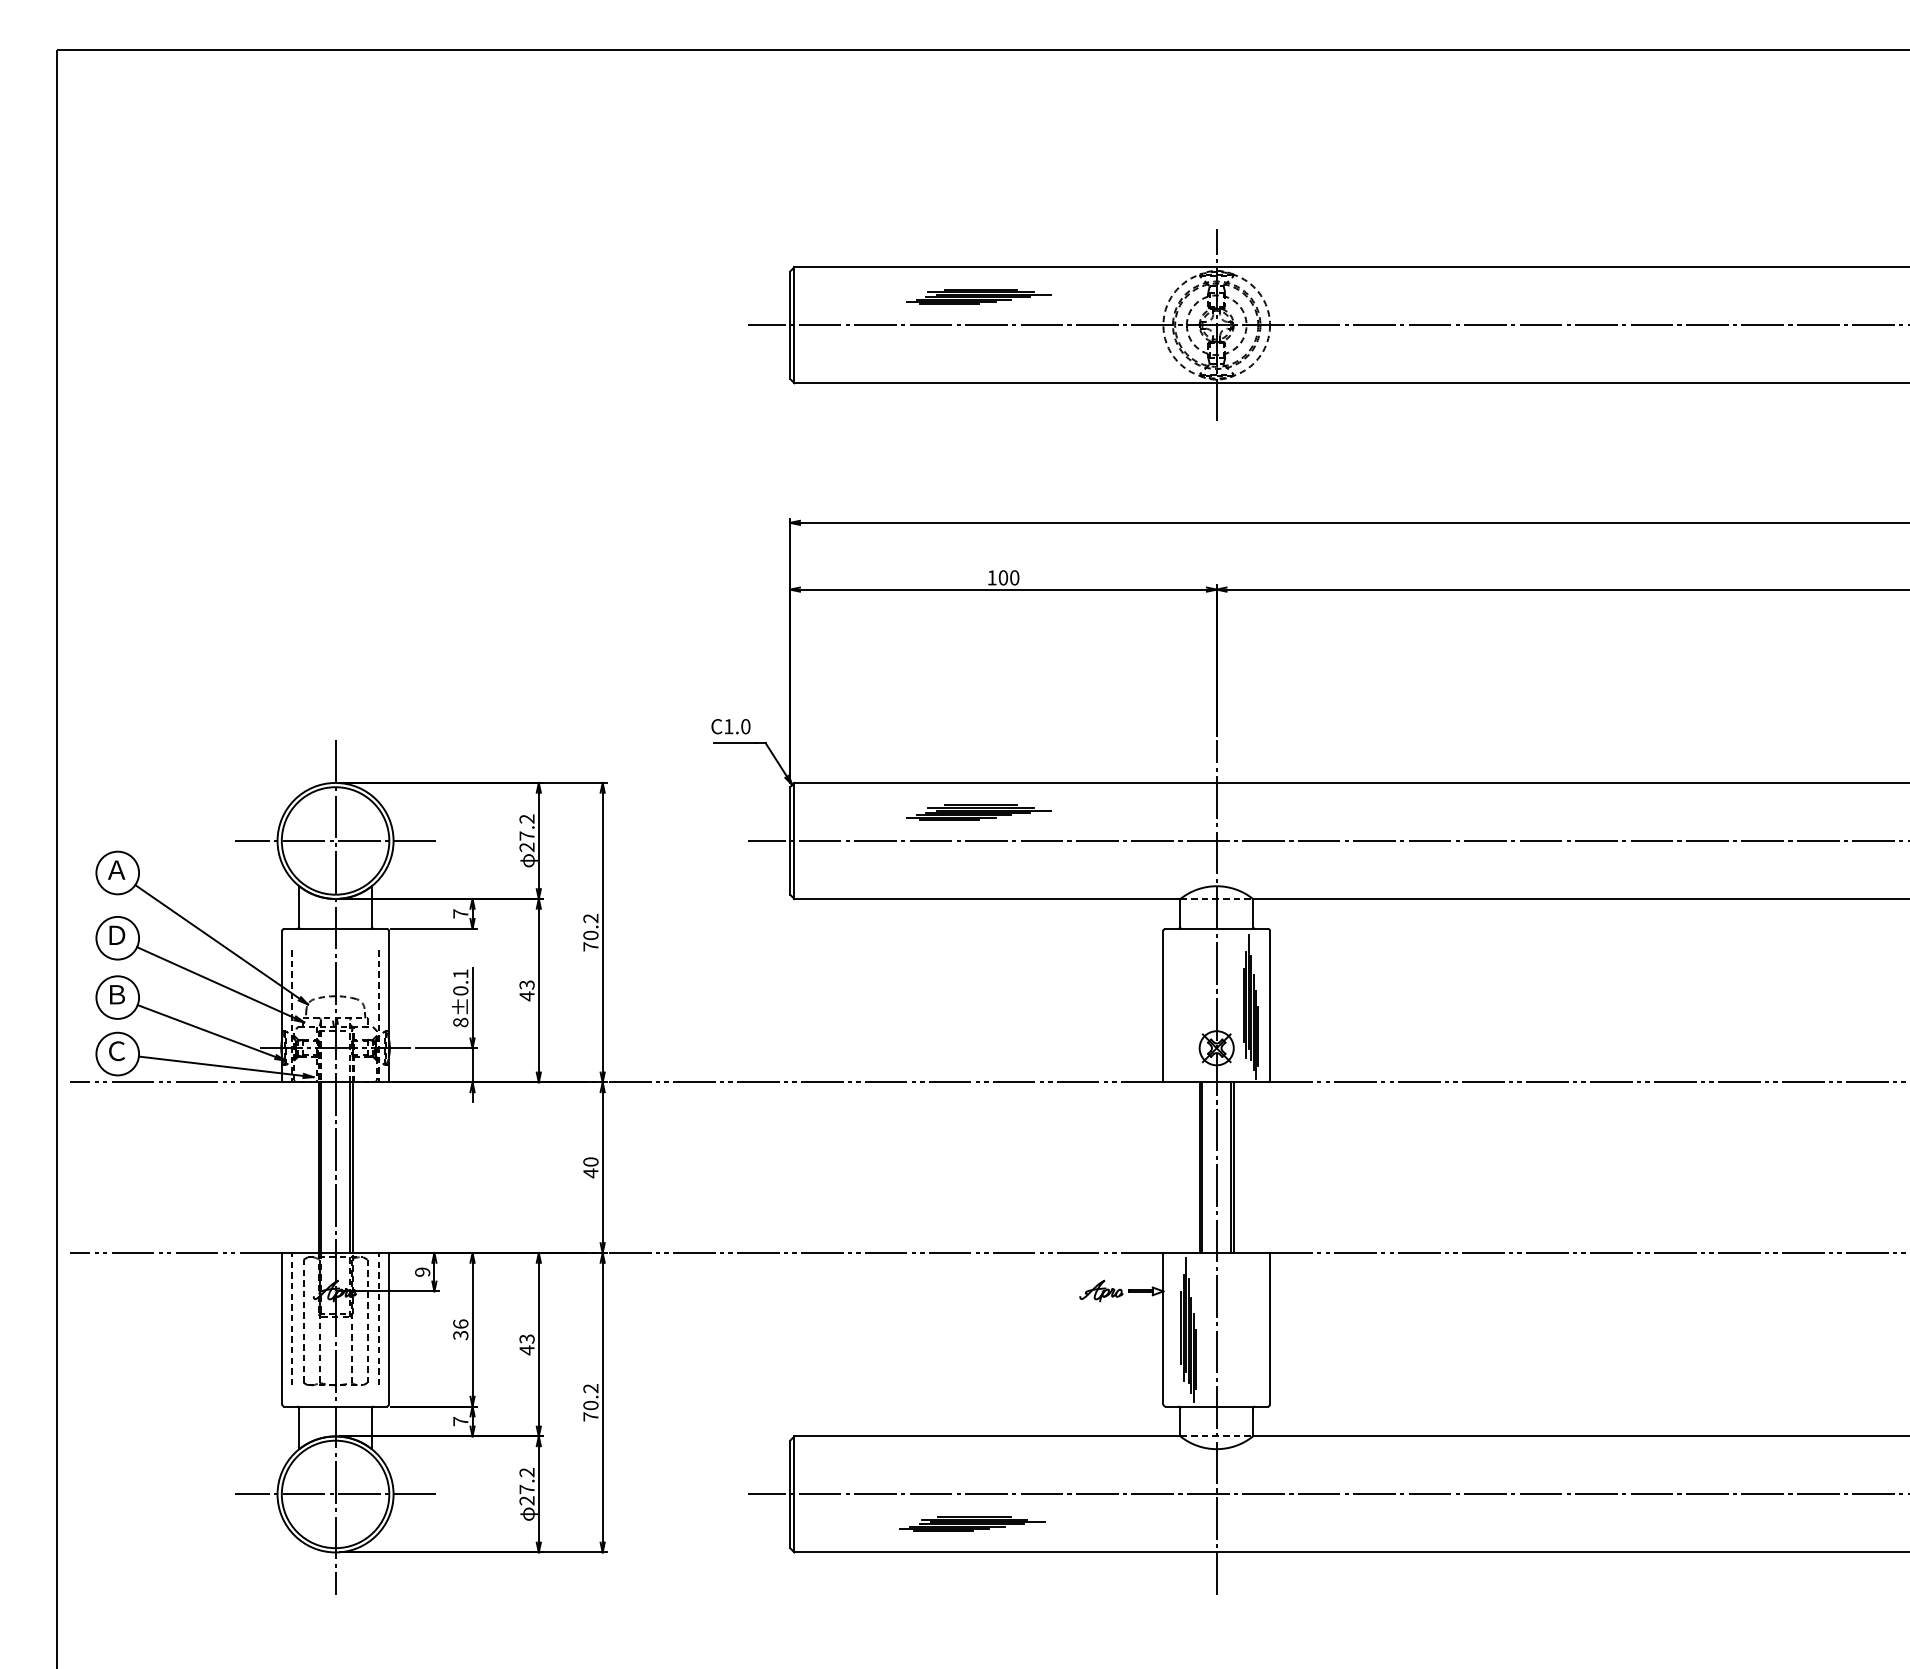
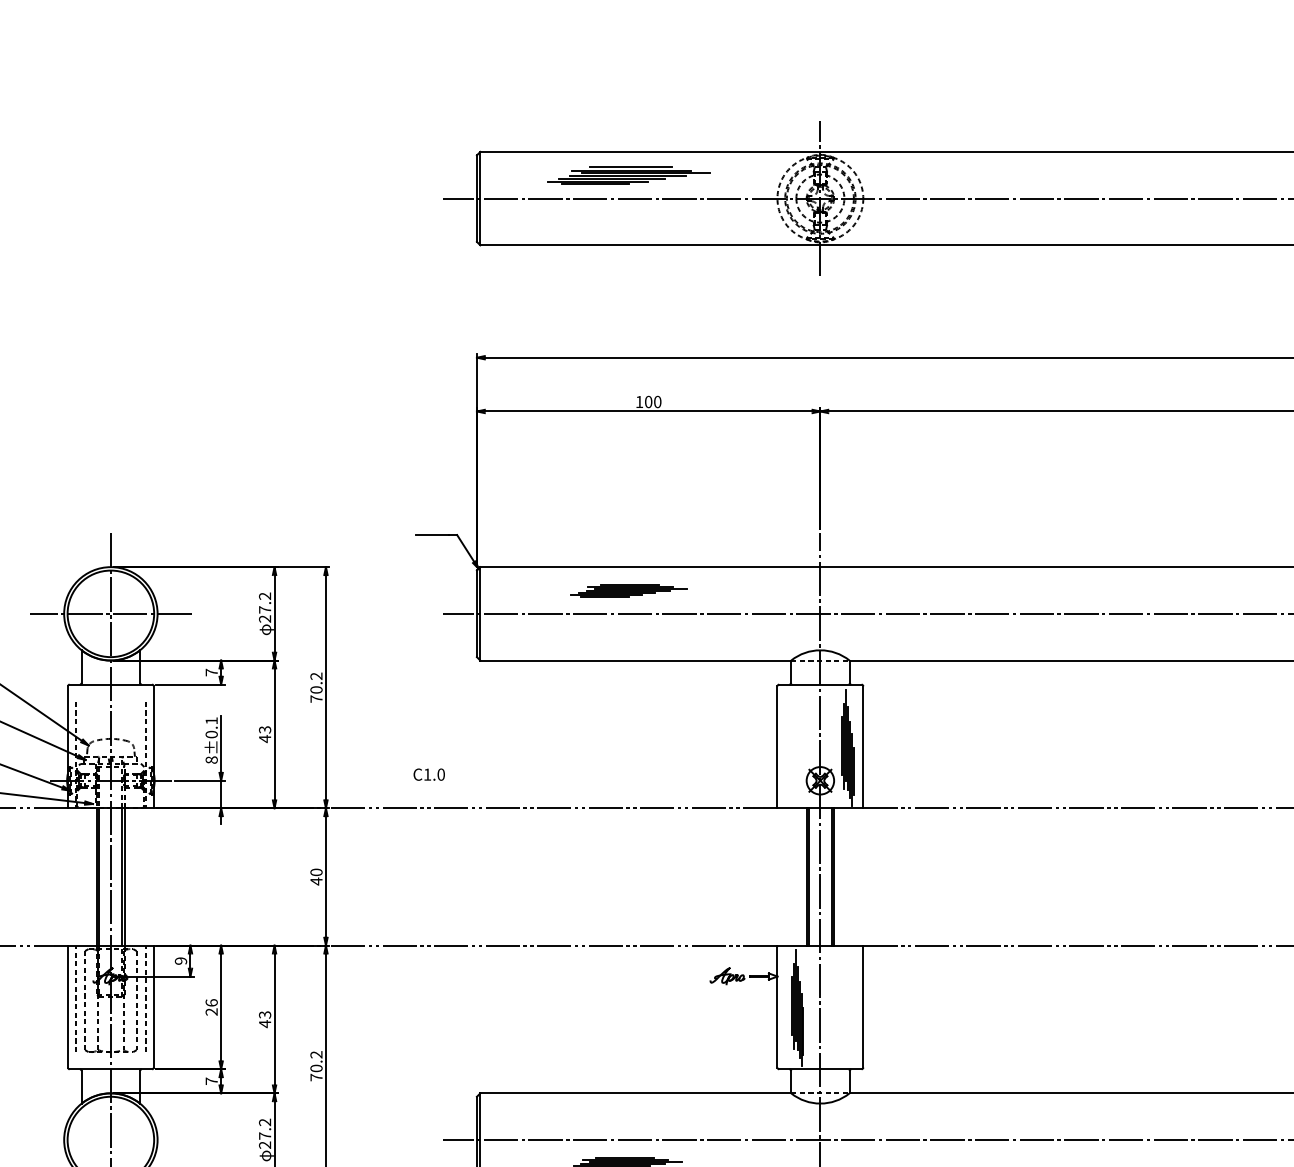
part: (978, 296) -> (628, 175), size x1.4
text: (730, 726) -> (428, 774), moved
text: (460, 1335) -> (211, 1012), 36 -> 26
line: (335, 1494) -> (110, 1140), removed

